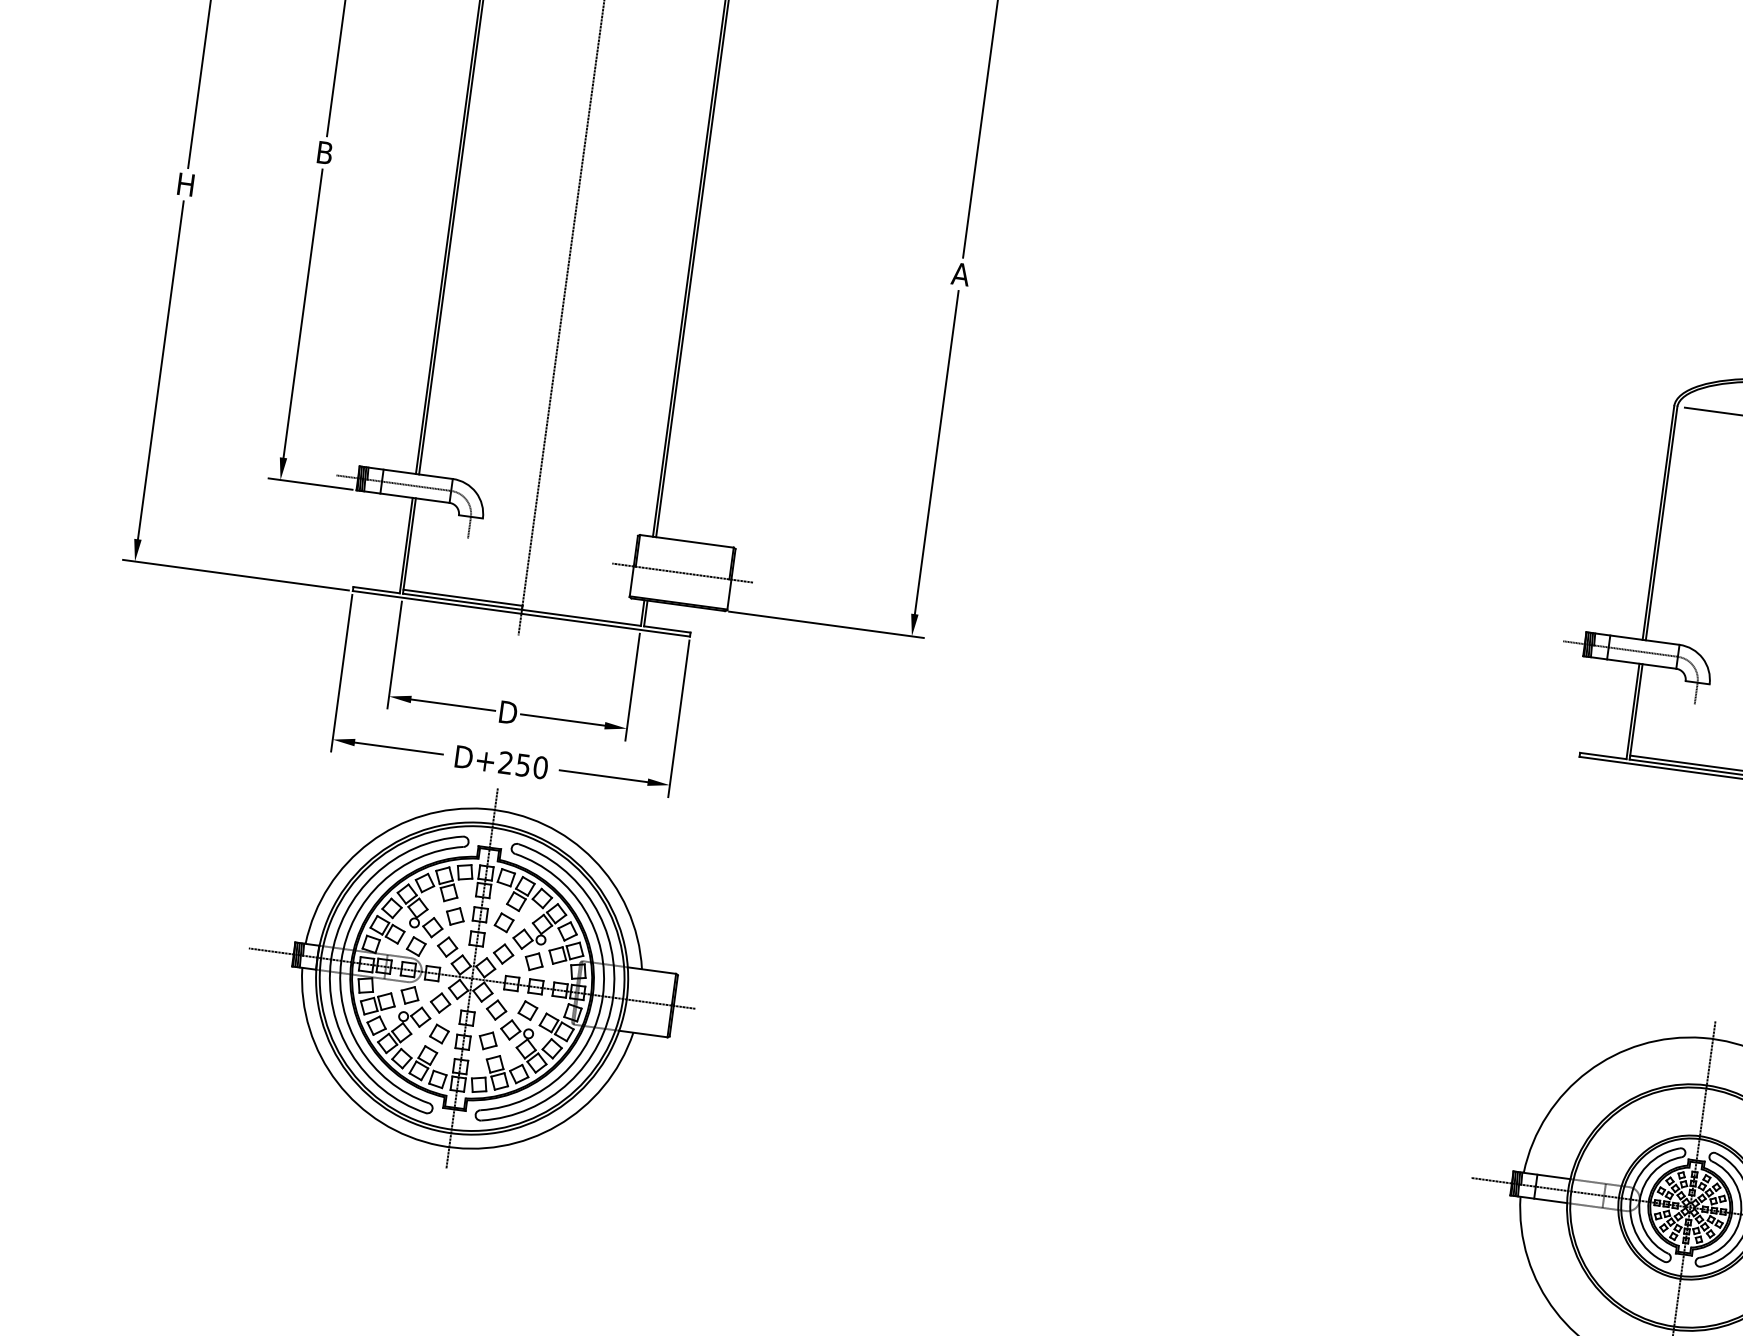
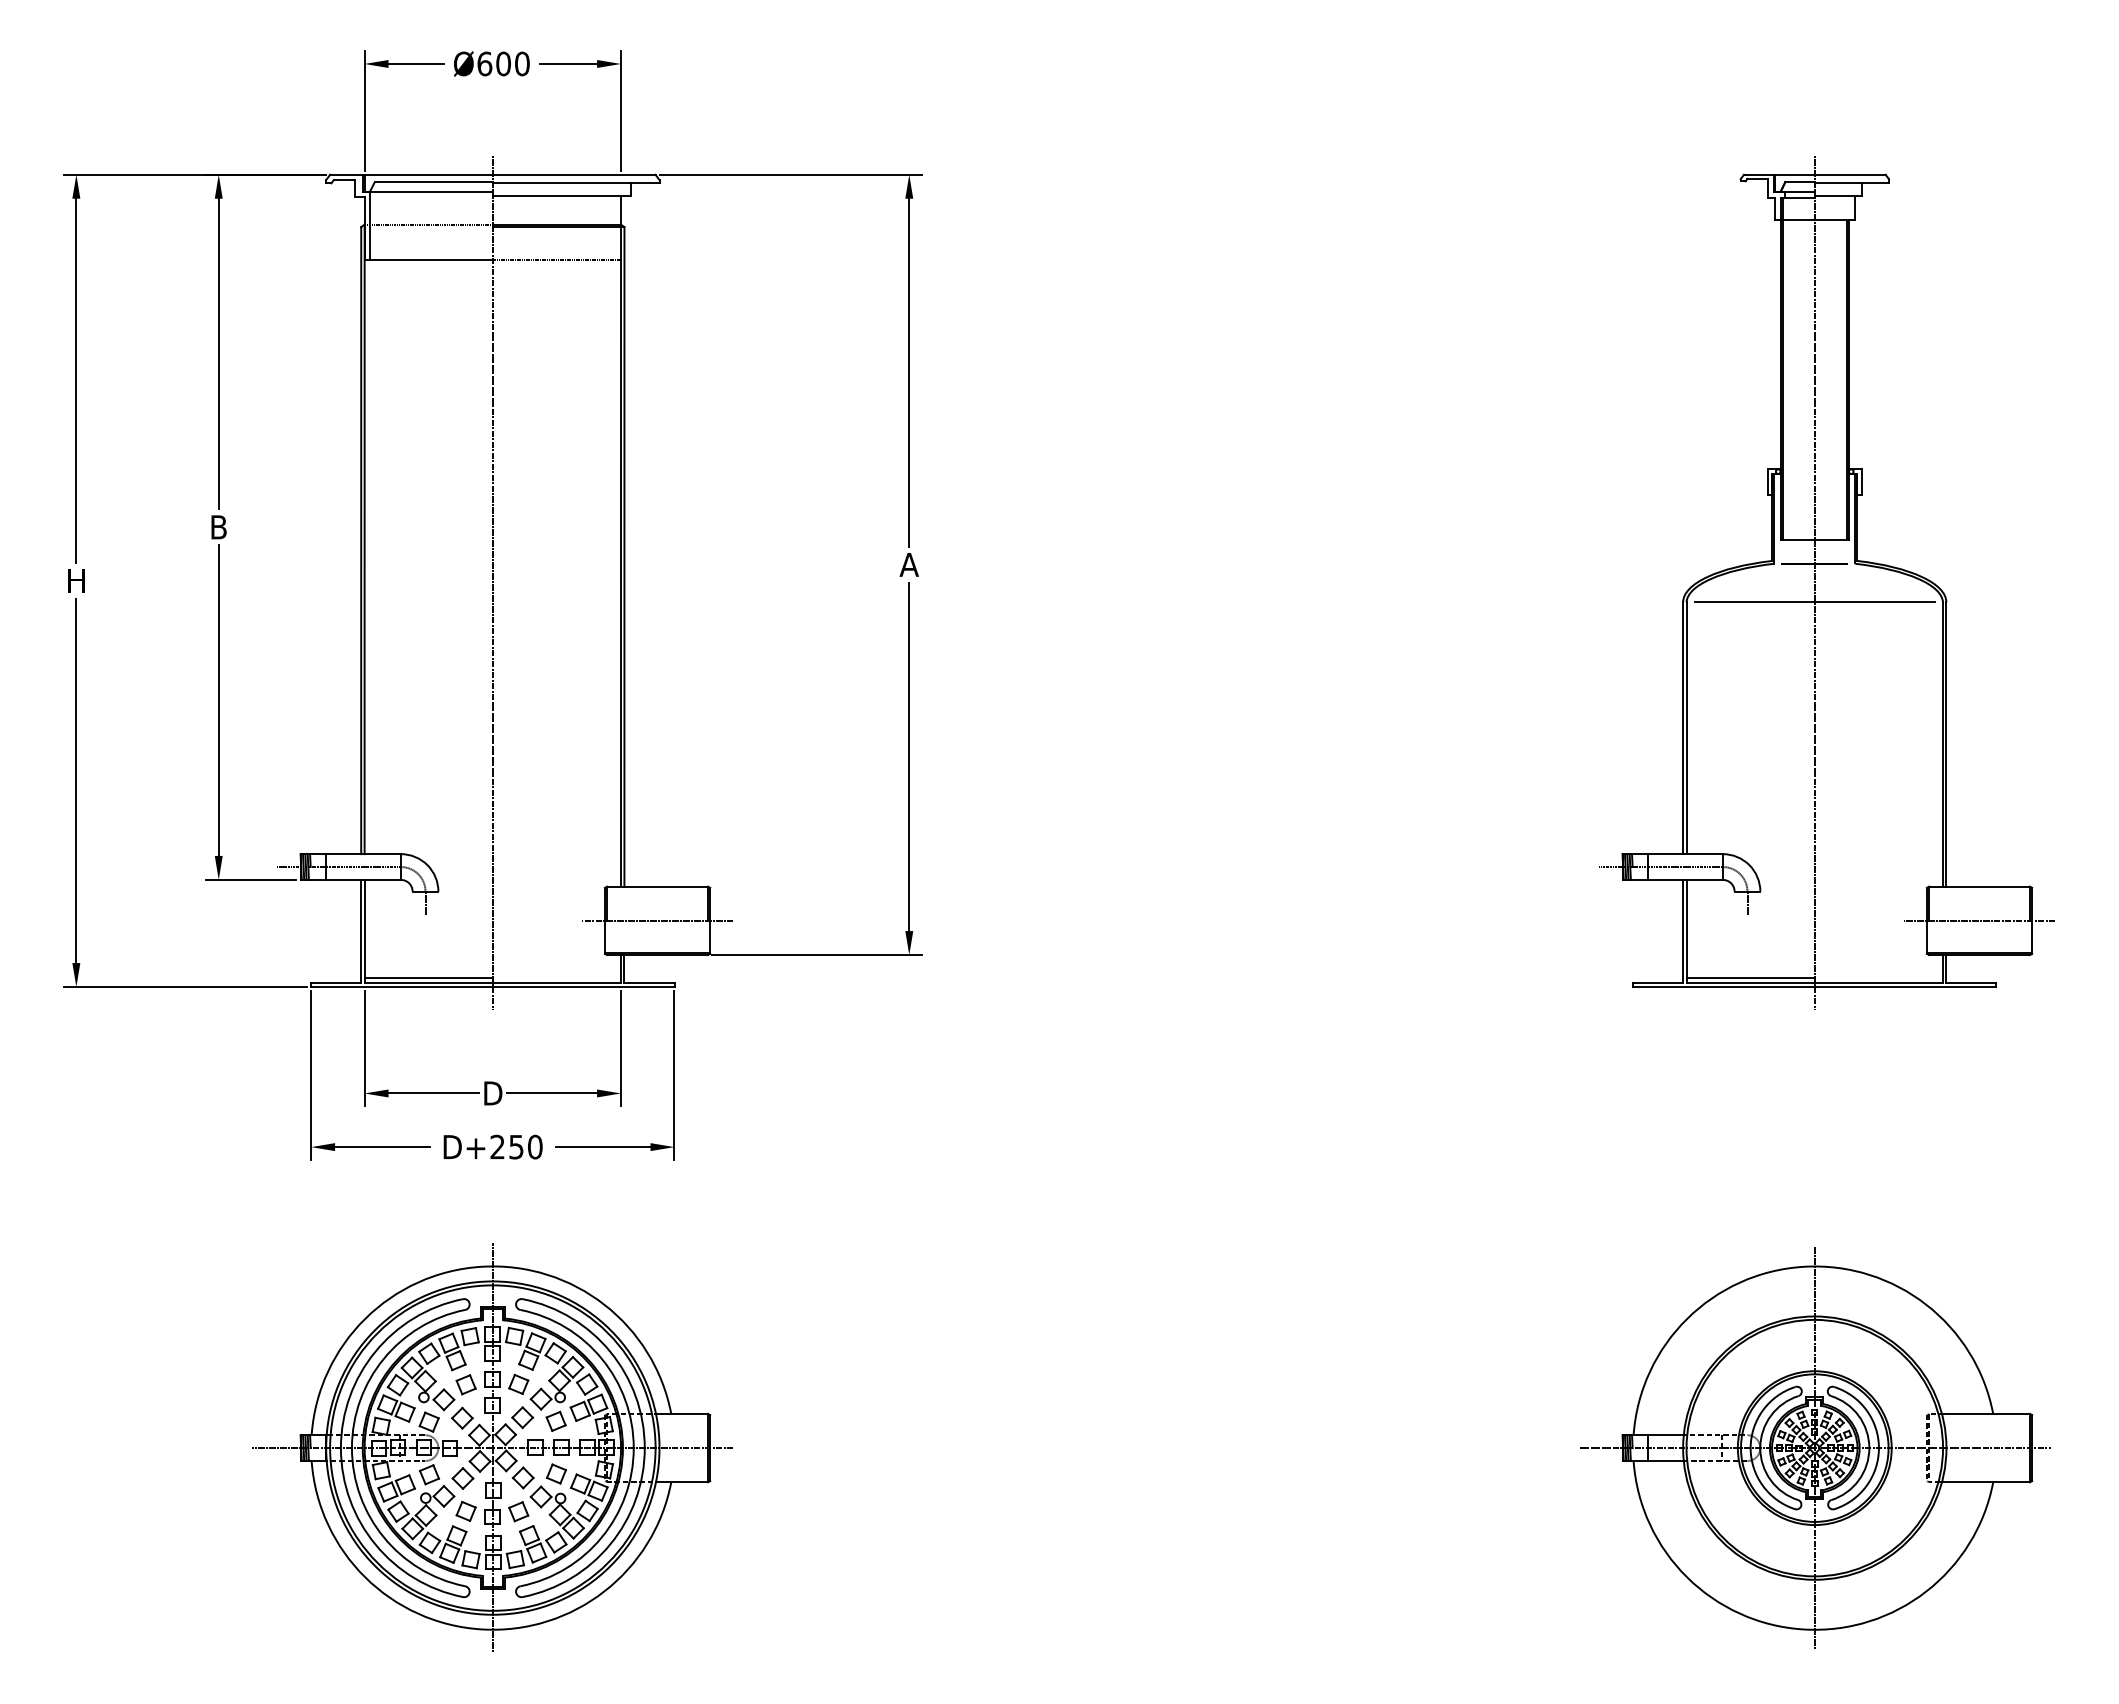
part: (471, 977) -> (492, 1447), moved

